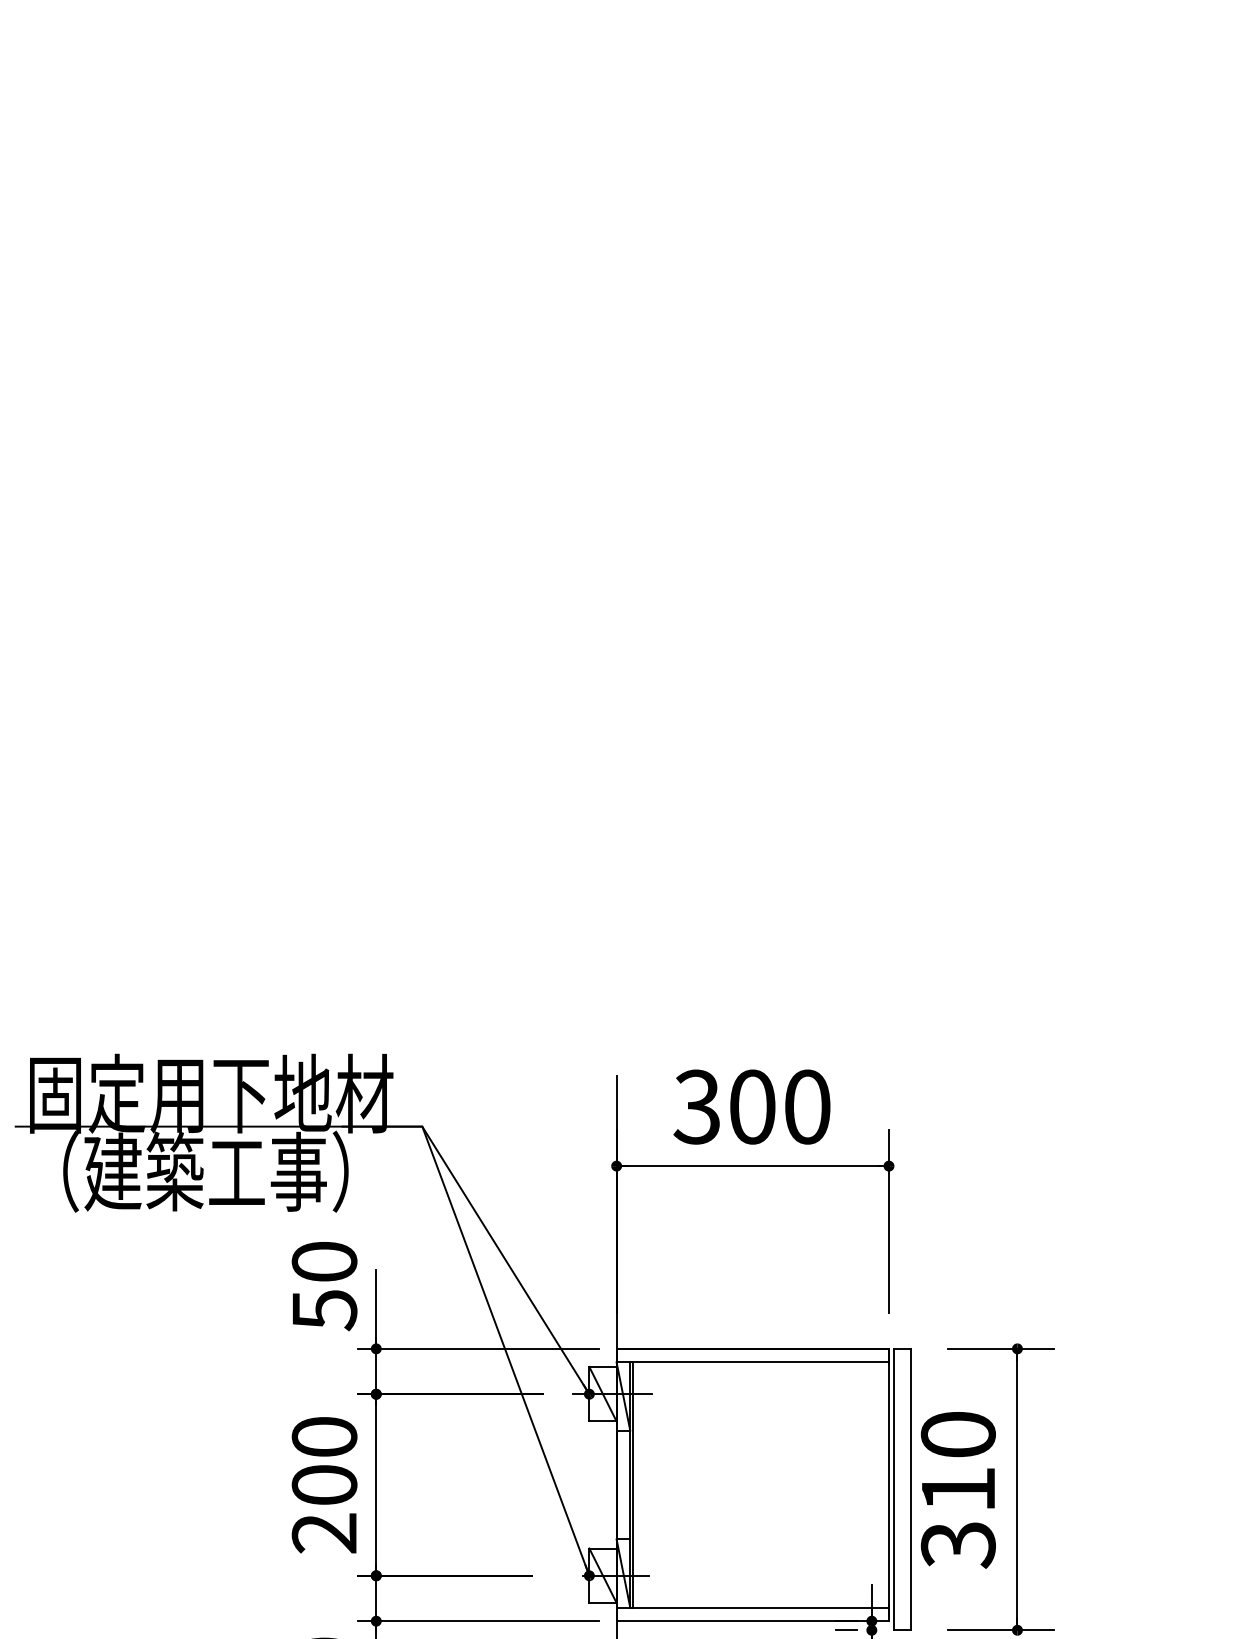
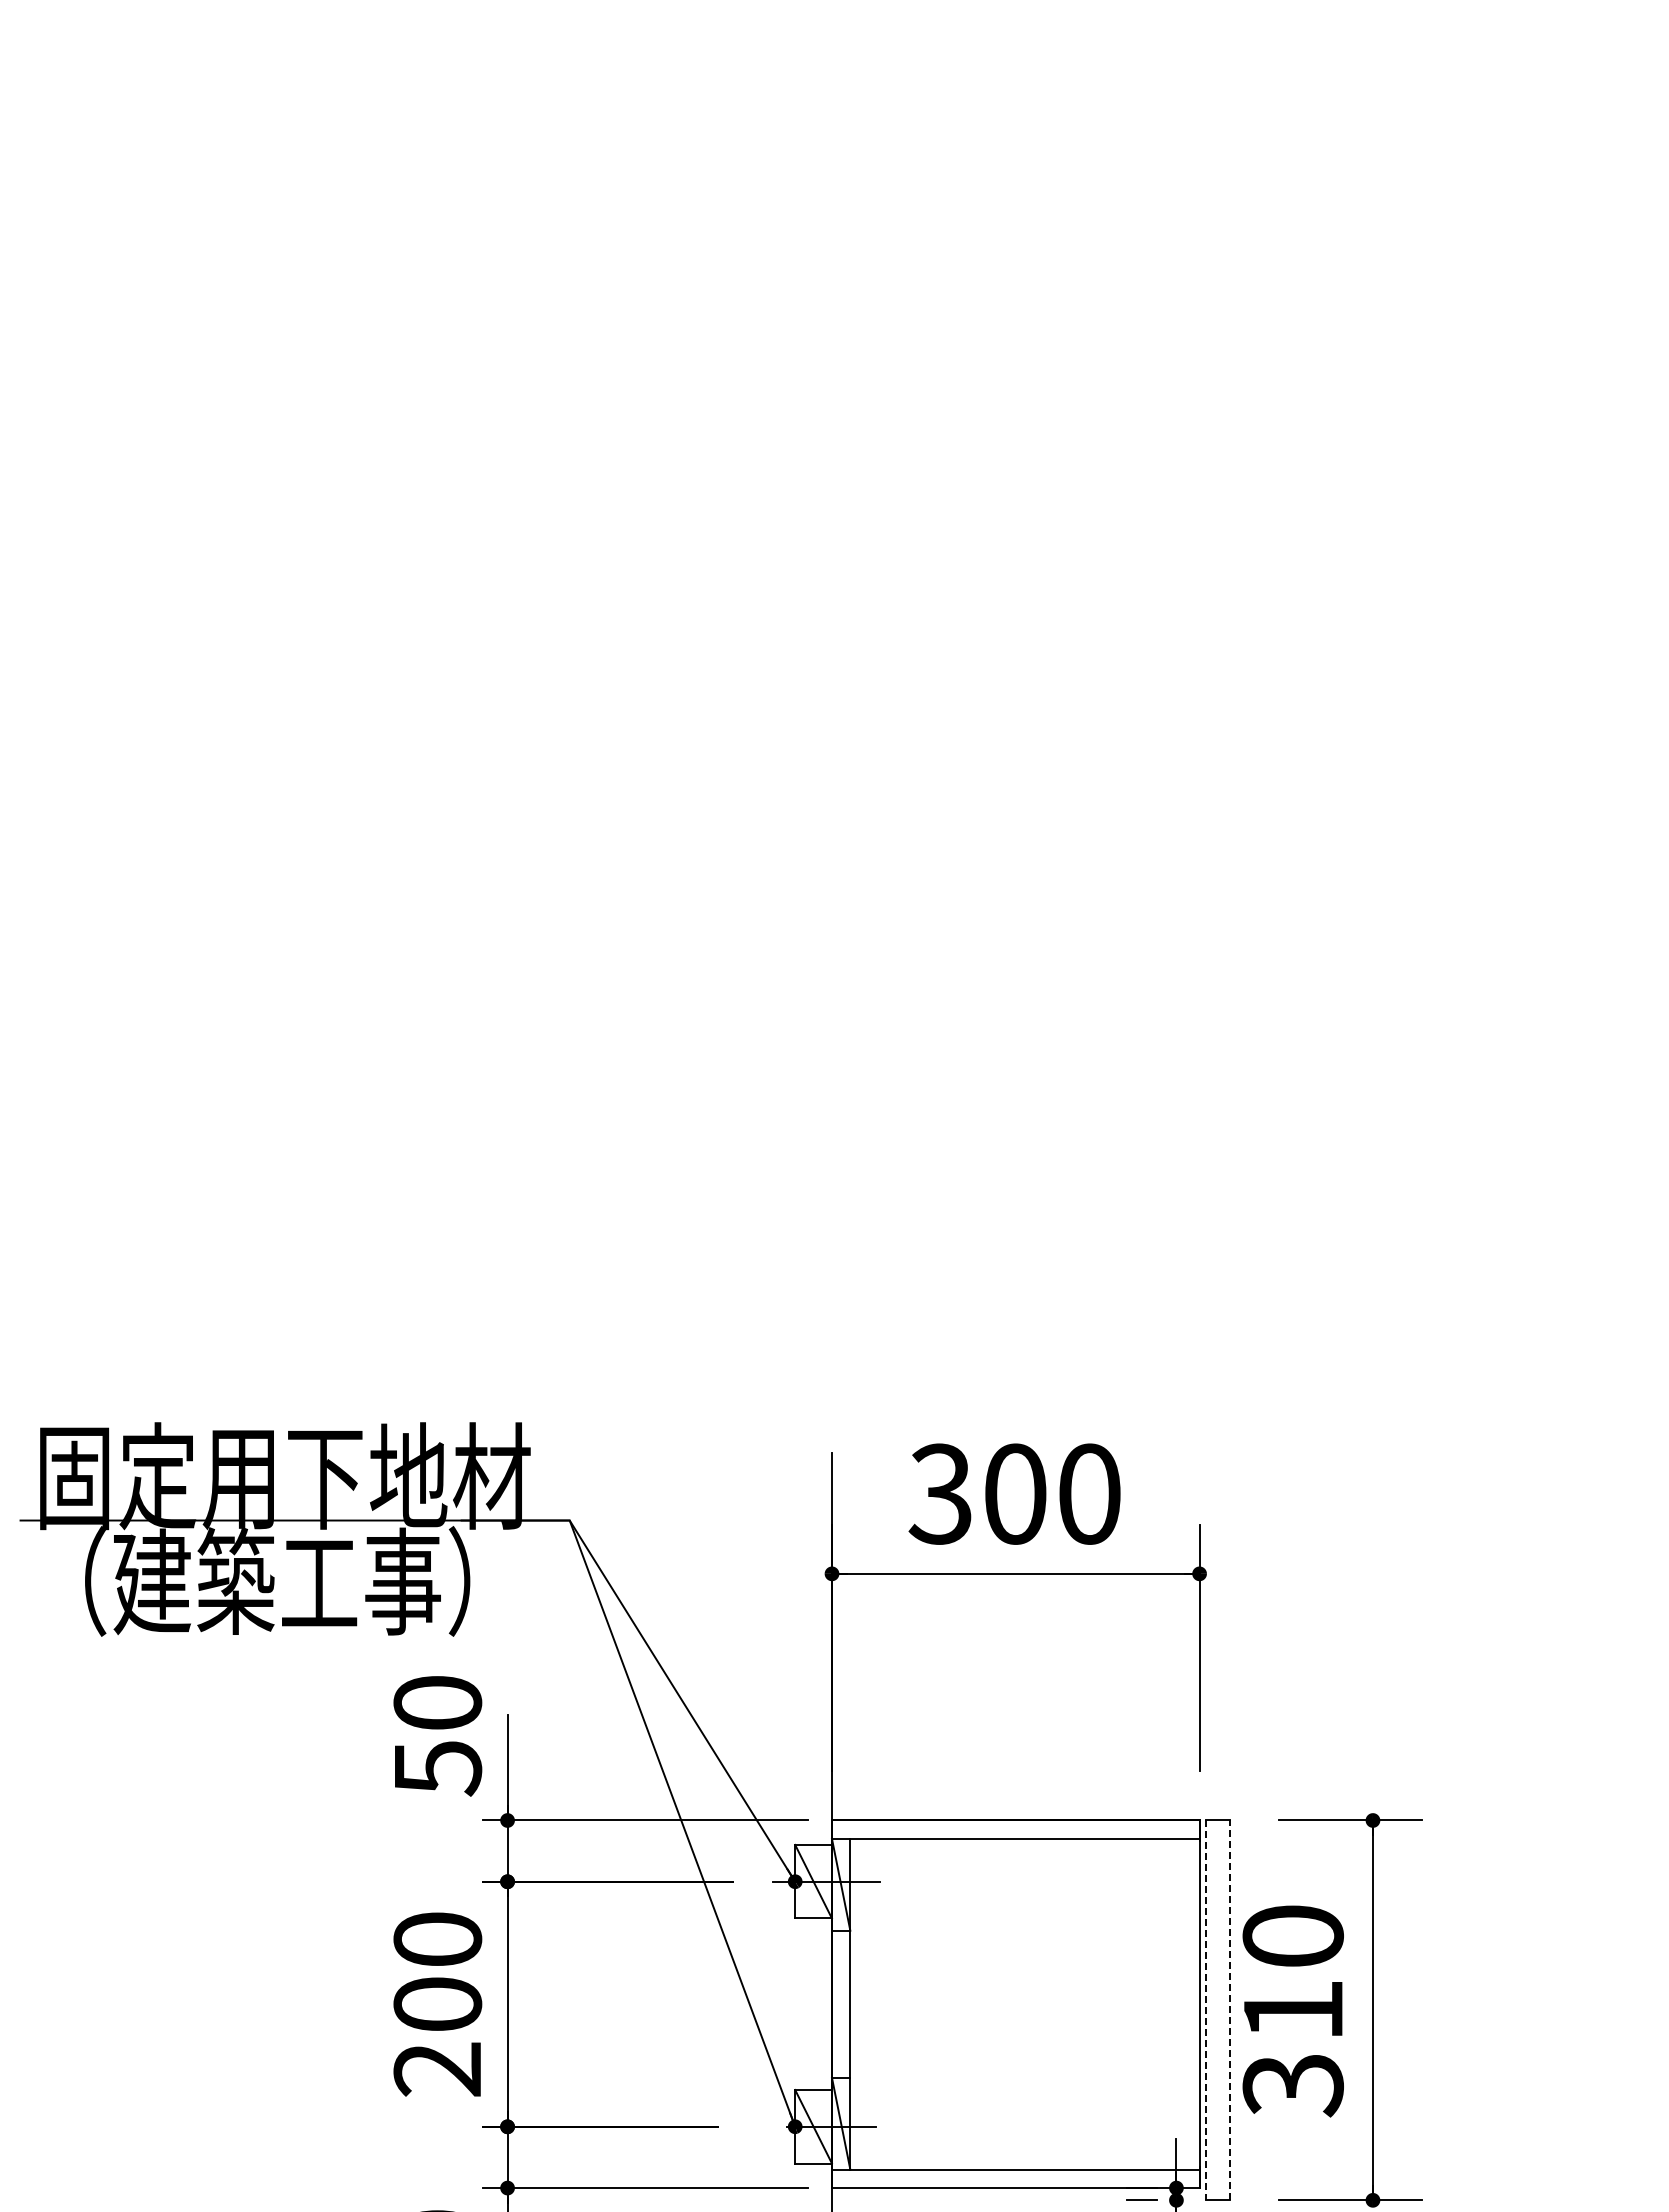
line: (633, 1484) -> (854, 2003), removed
line: (893, 1489) -> (1205, 2010), solid -> dashed
line: (911, 1489) -> (1229, 2010), solid -> dashed

